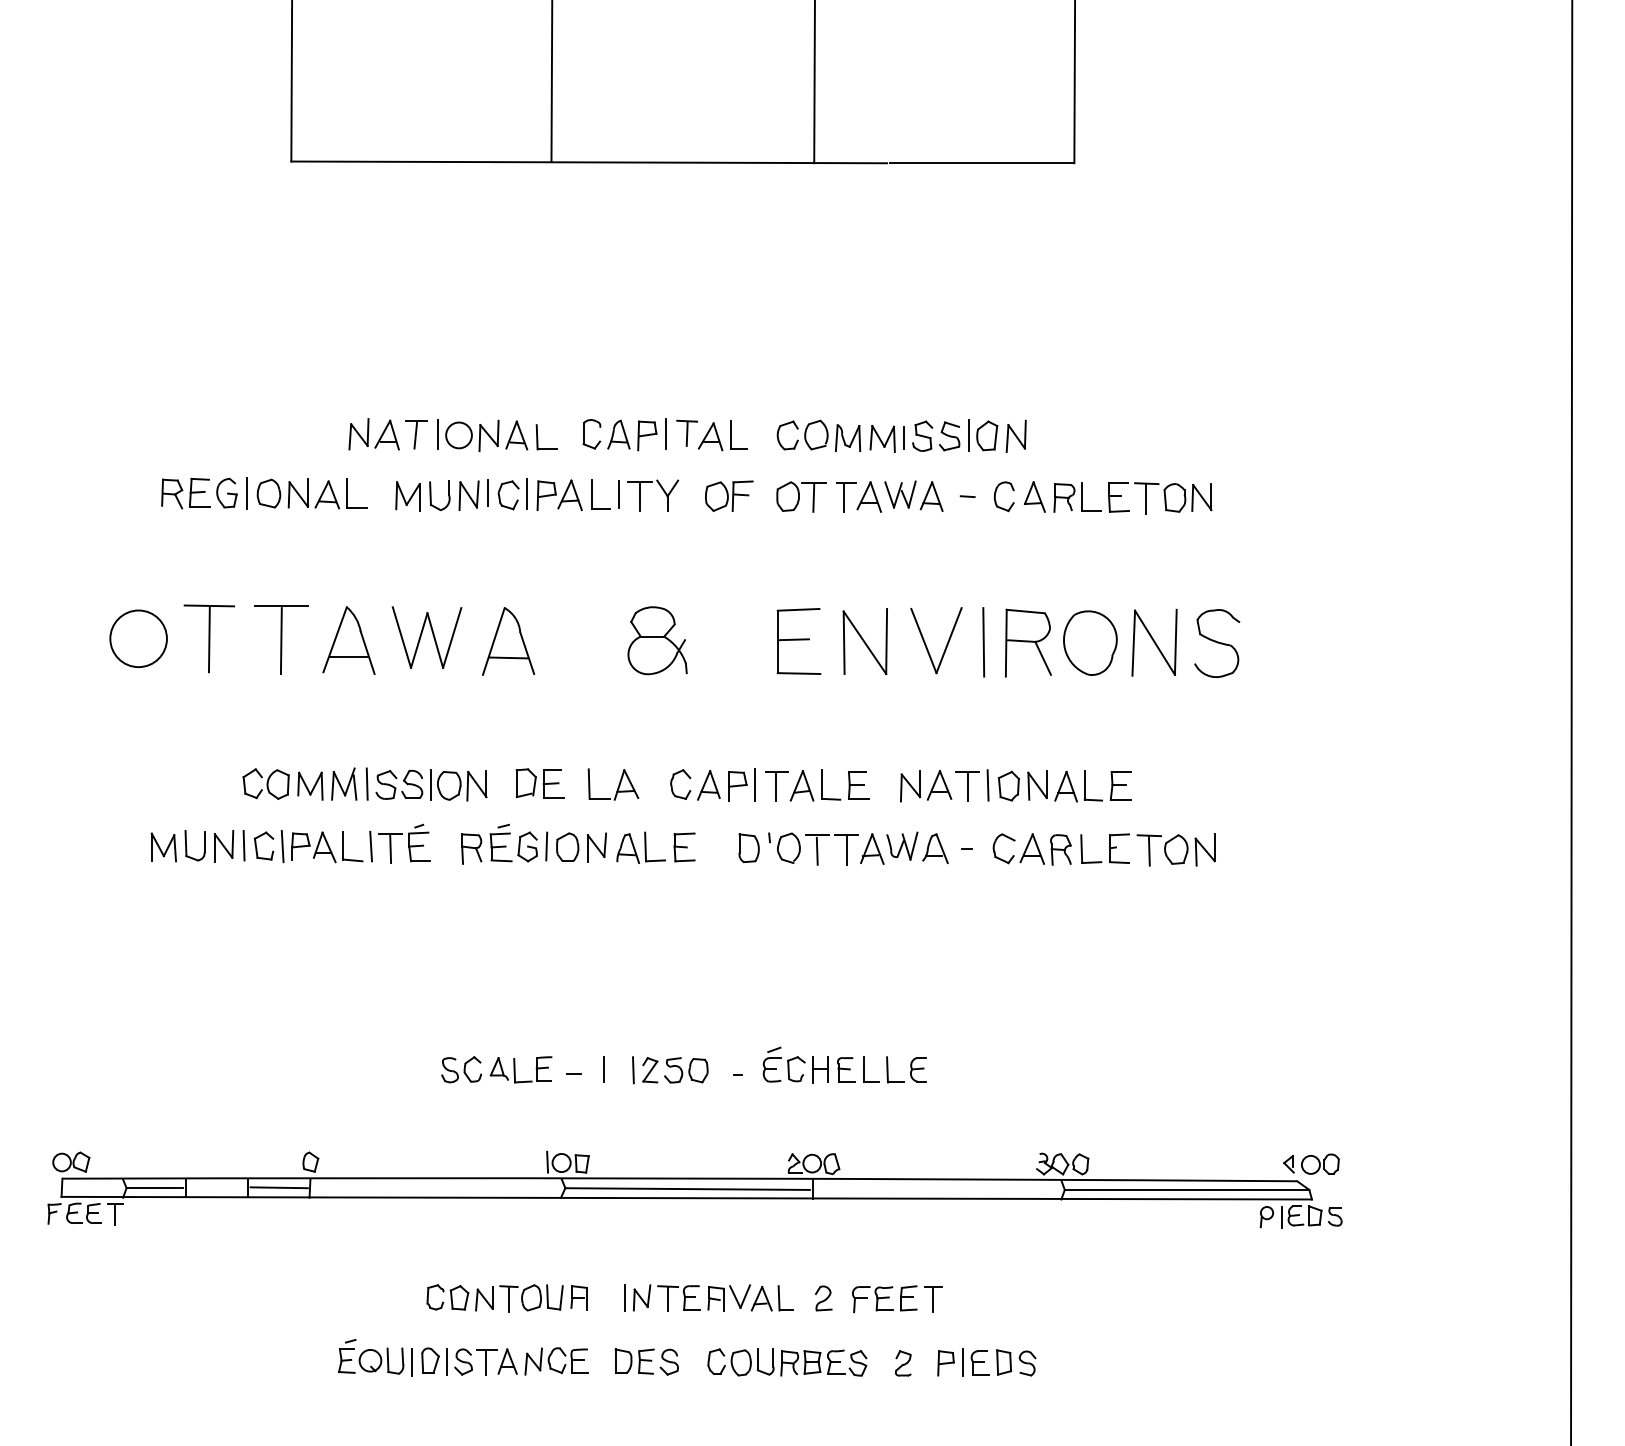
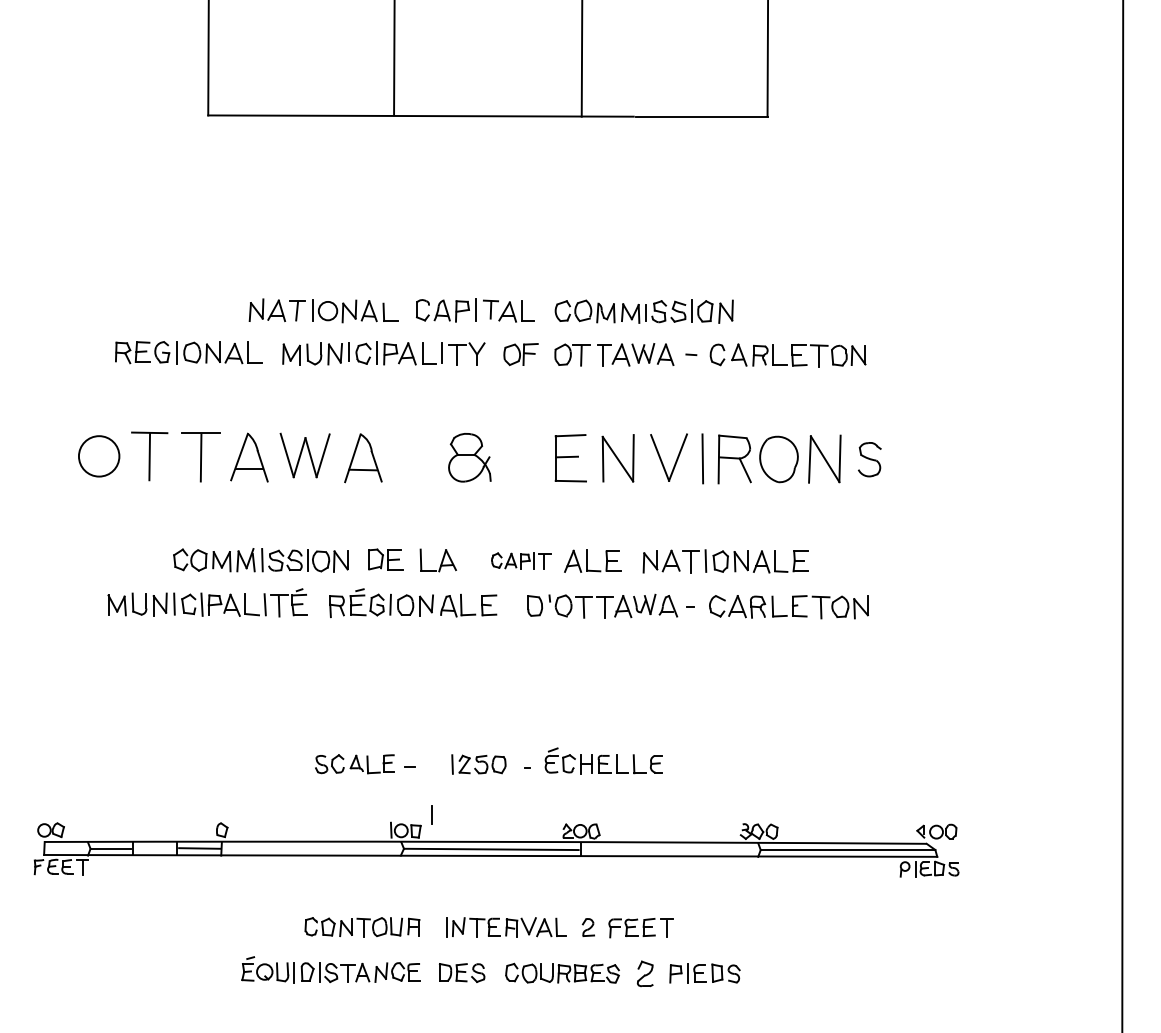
part: (1217, 643) -> (869, 459), size x0.7
part: (728, 784) -> (520, 560), size x0.7
line: (603, 1068) -> (431, 814), moved
part: (903, 1362) -> (645, 973), size x1.4

